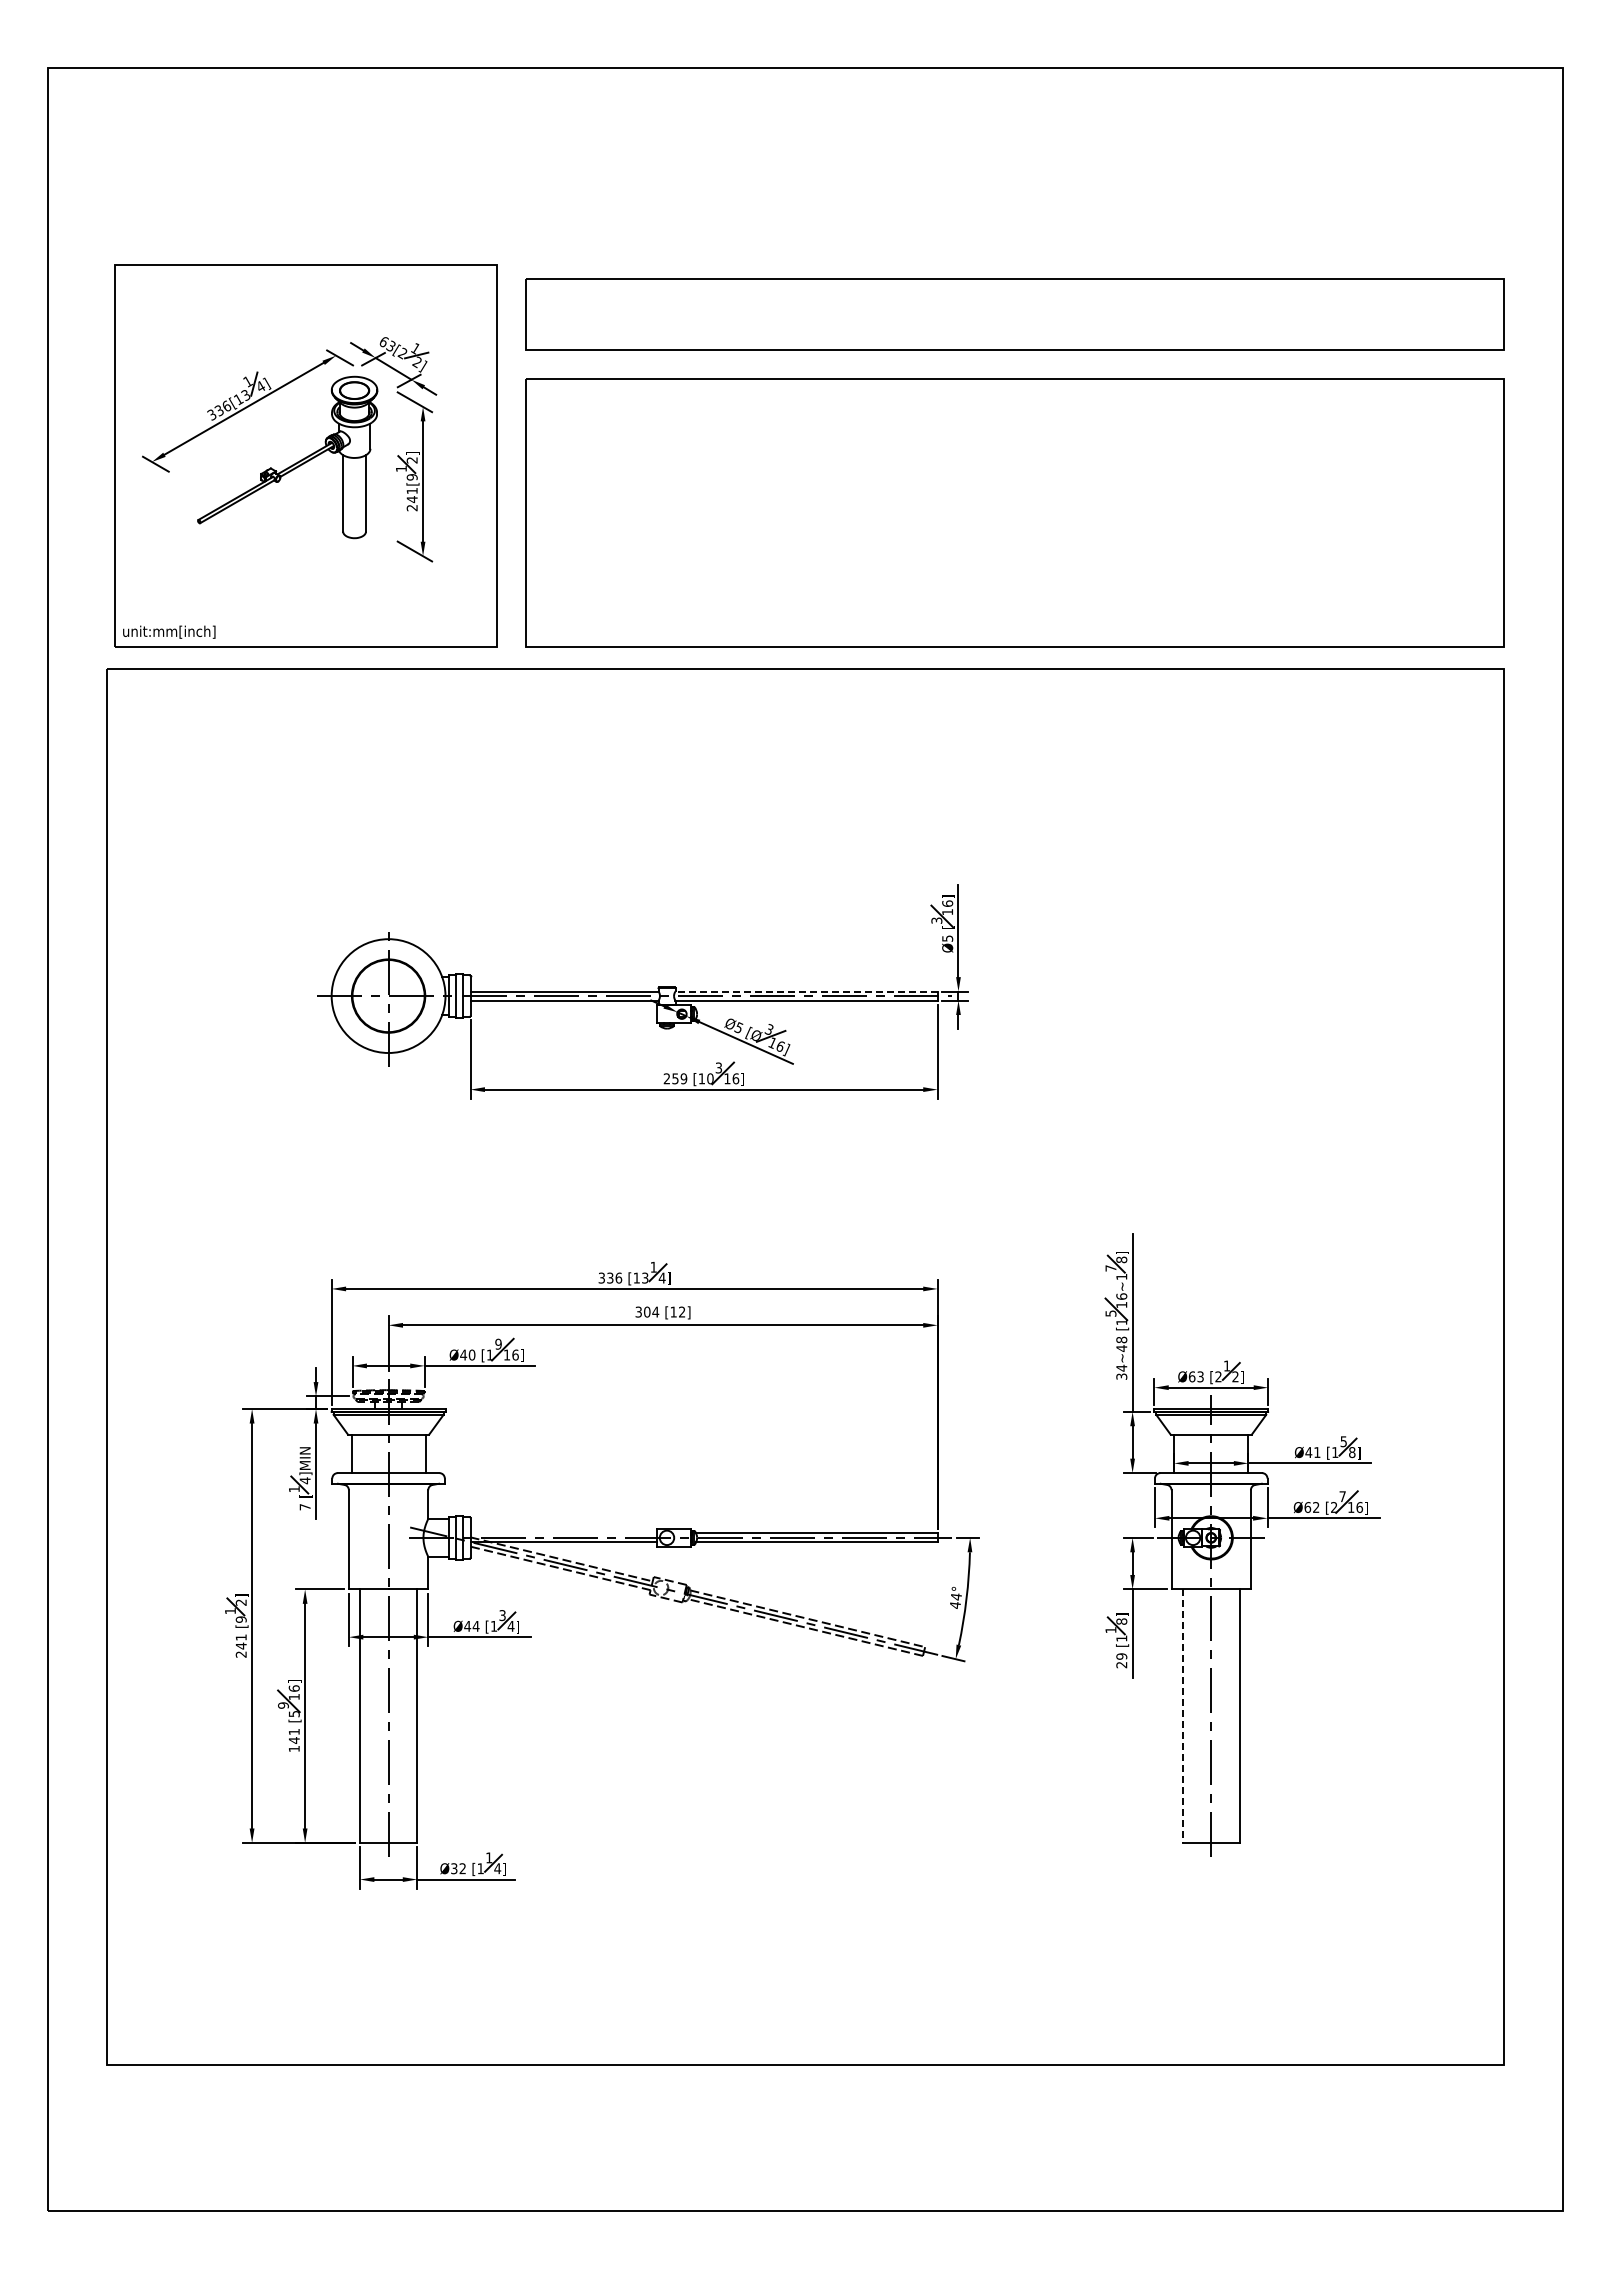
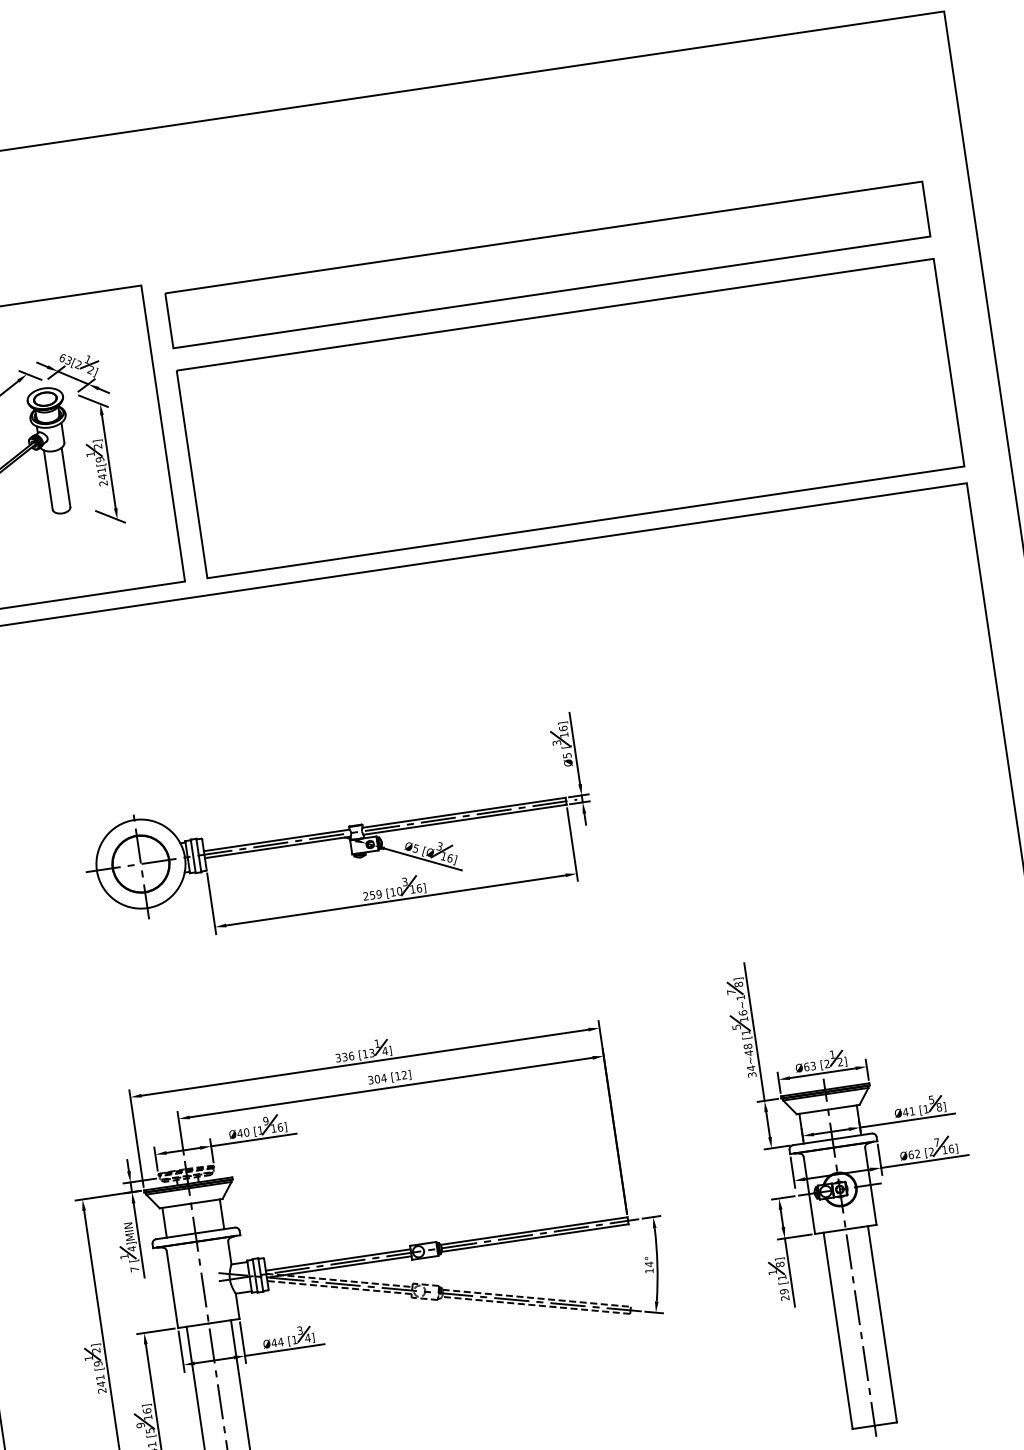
line: (806, 991) -> (464, 812), dashed -> solid
line: (563, 1533) -> (337, 1260), added
text: (955, 1605) -> (649, 1271), 44° -> 14°
line: (1182, 1716) -> (838, 1331), dashed -> solid

